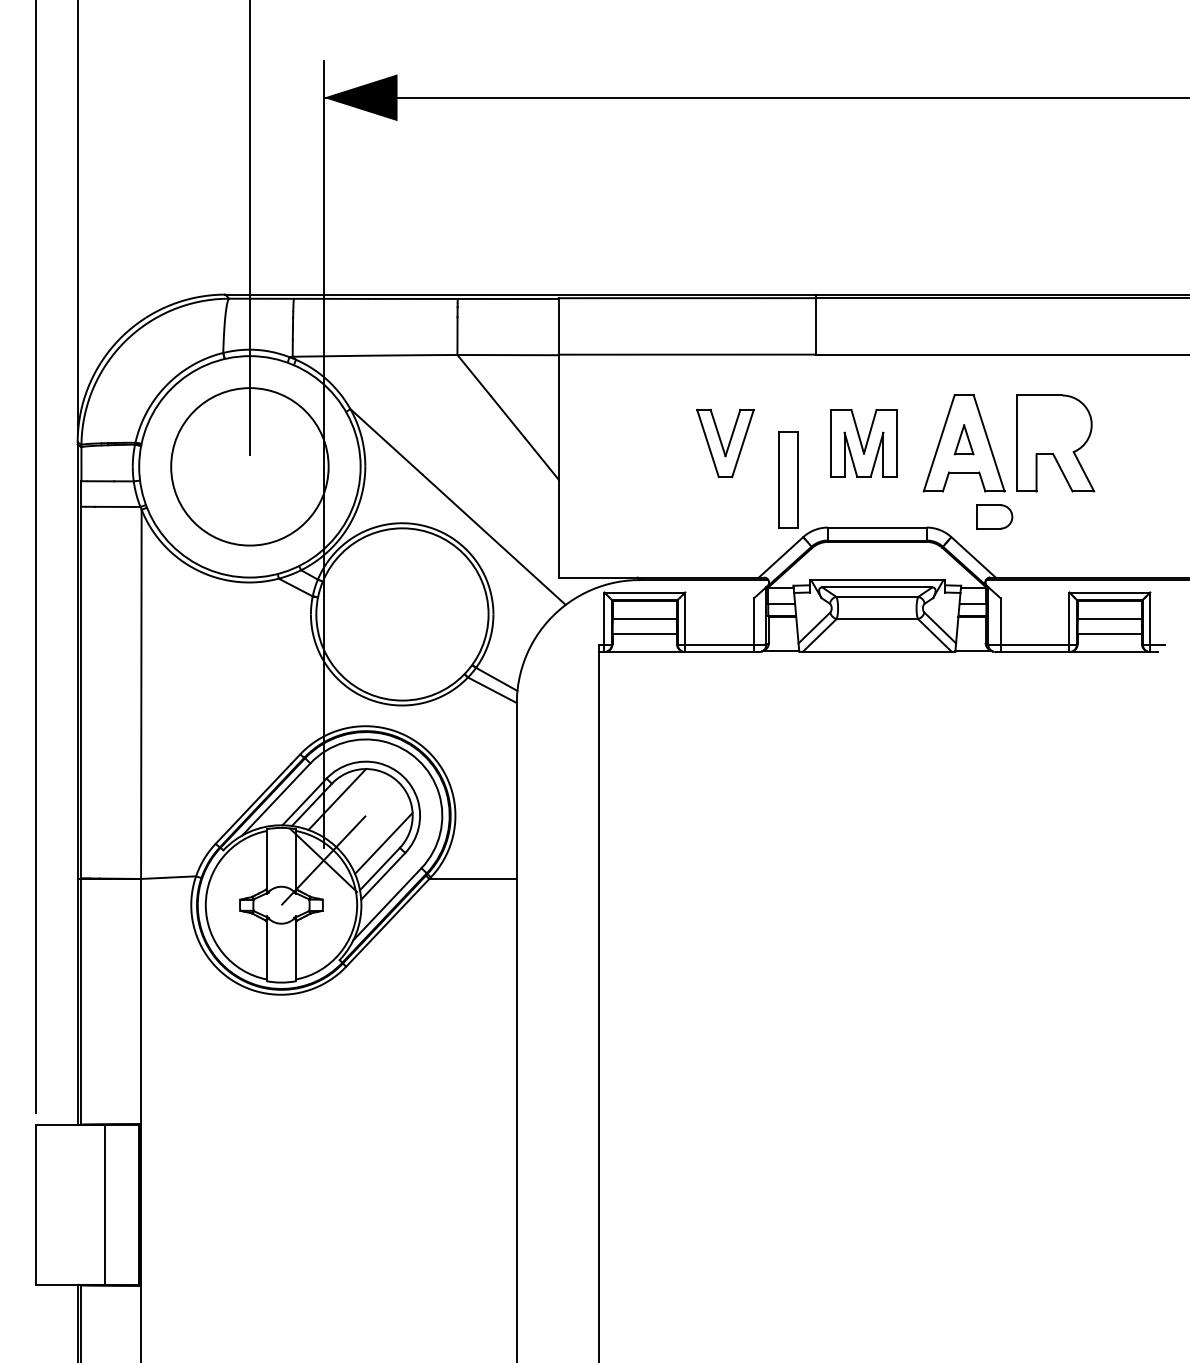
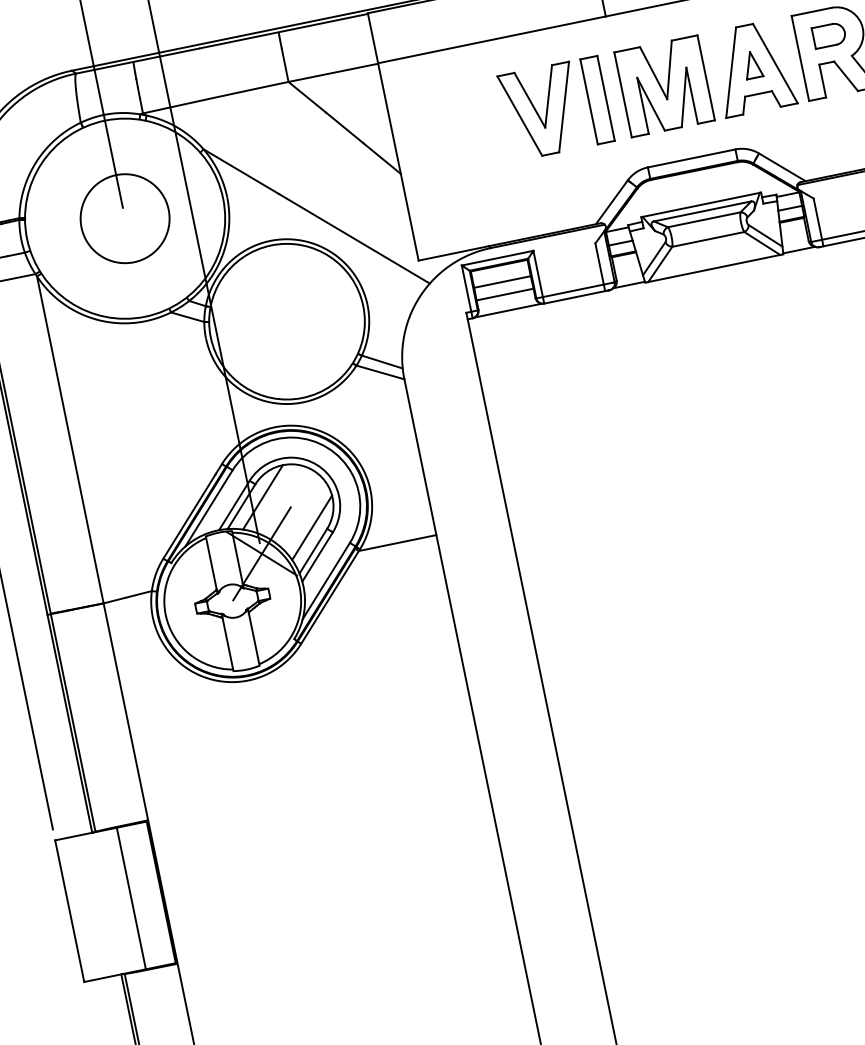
part: (725, 443) -> (541, 111), size x1.43
part: (863, 443) -> (664, 86), size x1.43
circle: (249, 466) -> (124, 218), size x0.62
part: (788, 479) -> (597, 99), moved
part: (994, 516) -> (828, 35), moved

